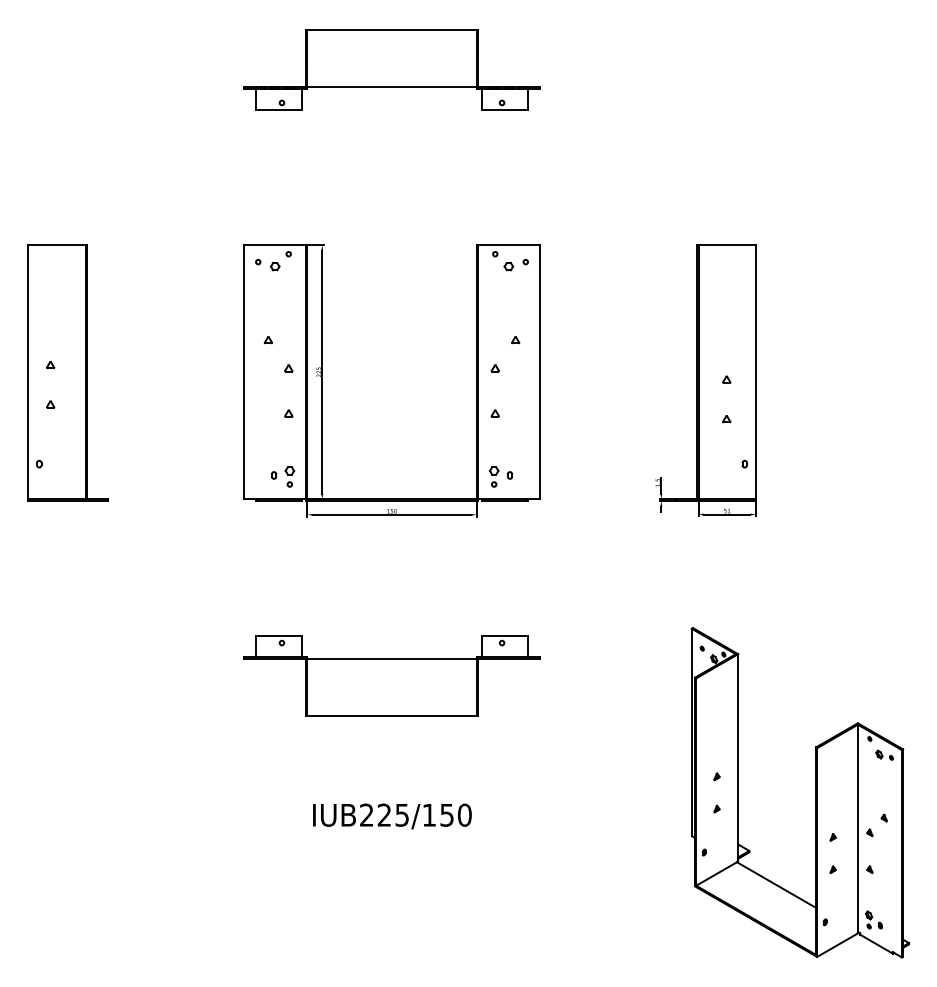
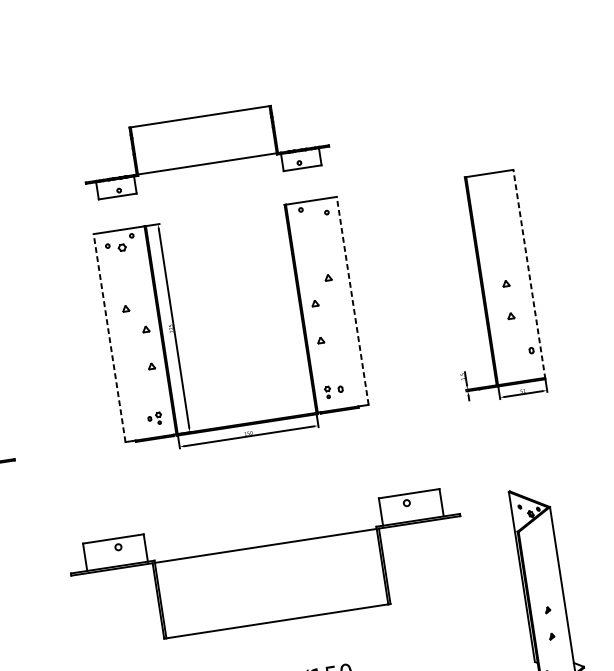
part: (391, 69) -> (204, 149), moved
part: (508, 266) -> (313, 218), removed
line: (243, 372) -> (109, 338), solid -> dashed
line: (540, 372) -> (352, 301), solid -> dashed
line: (756, 373) -> (529, 274), solid -> dashed
part: (283, 476) -> (155, 418), size x0.7
part: (494, 476) -> (328, 392), size x0.7
part: (391, 675) -> (268, 567), size x1.6

